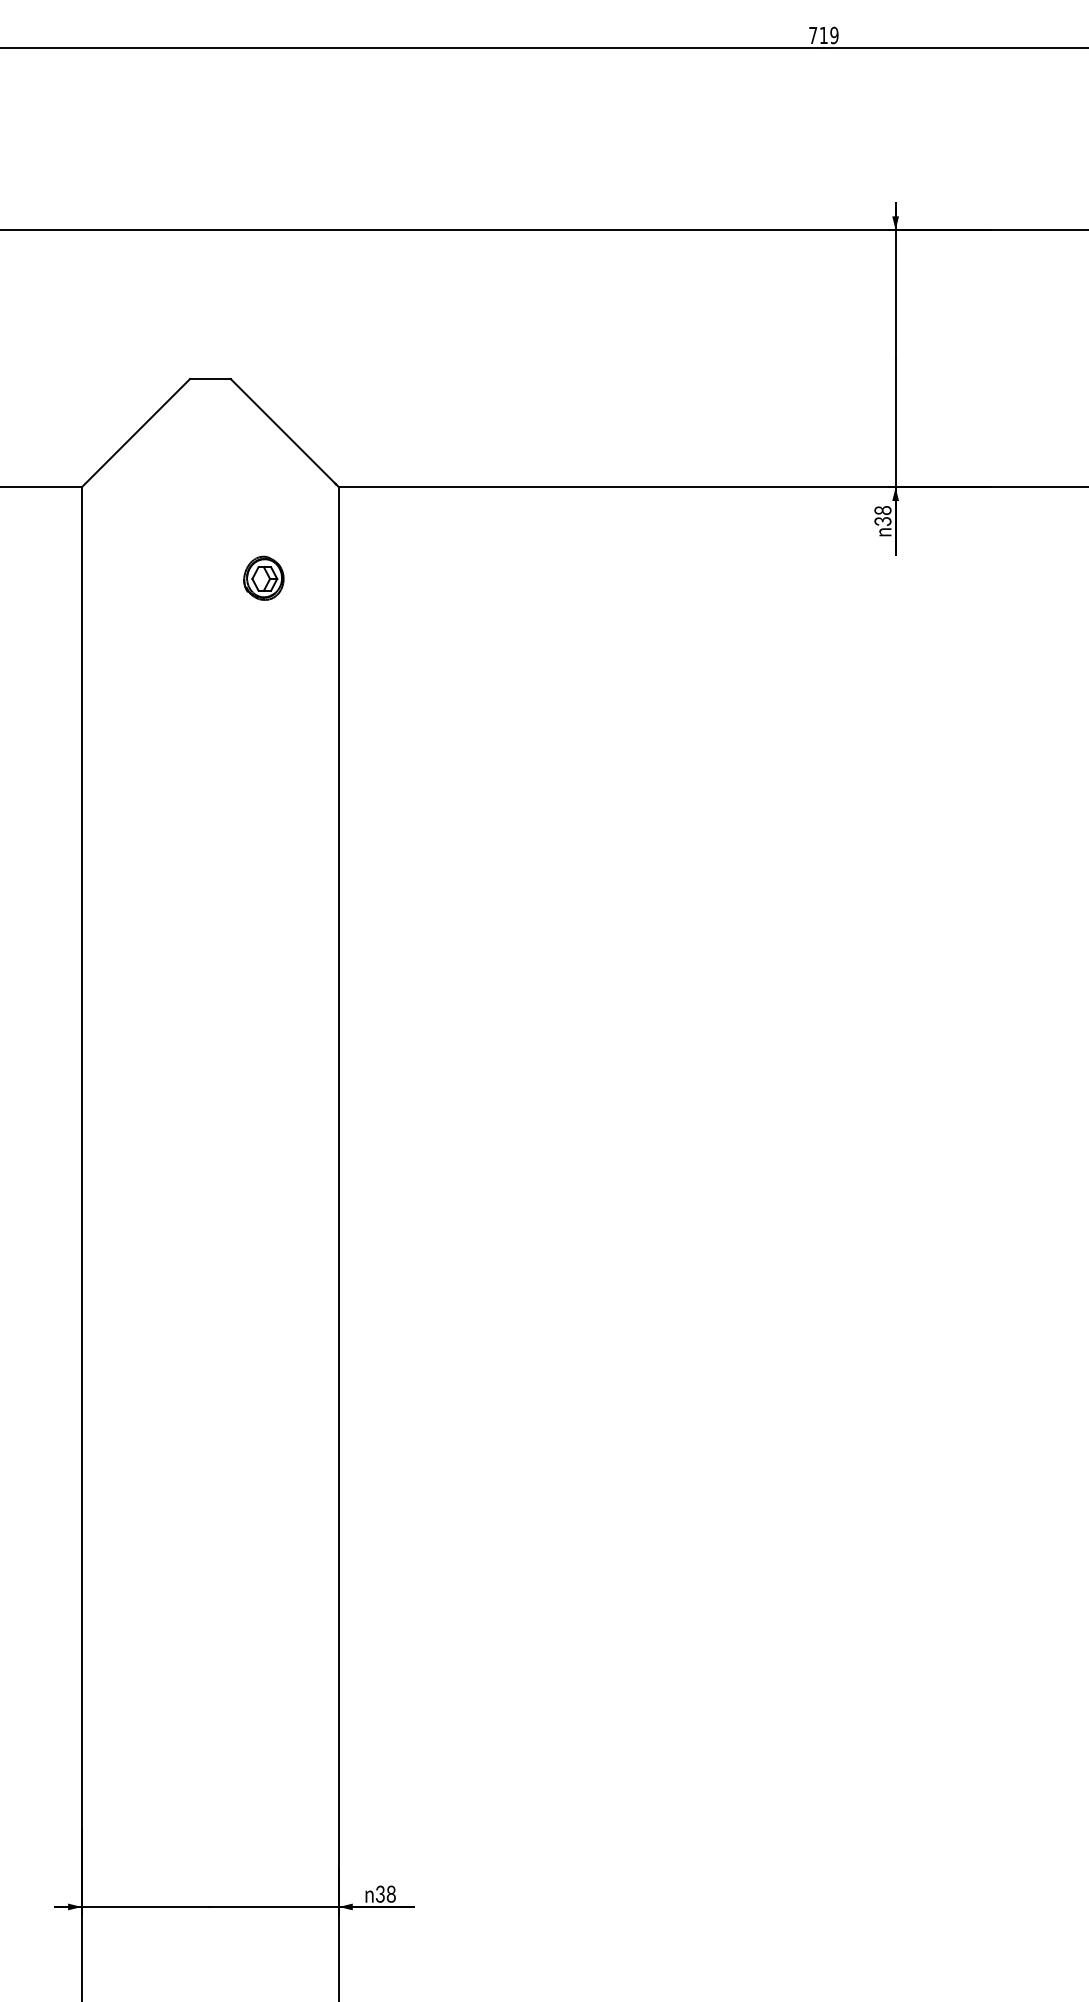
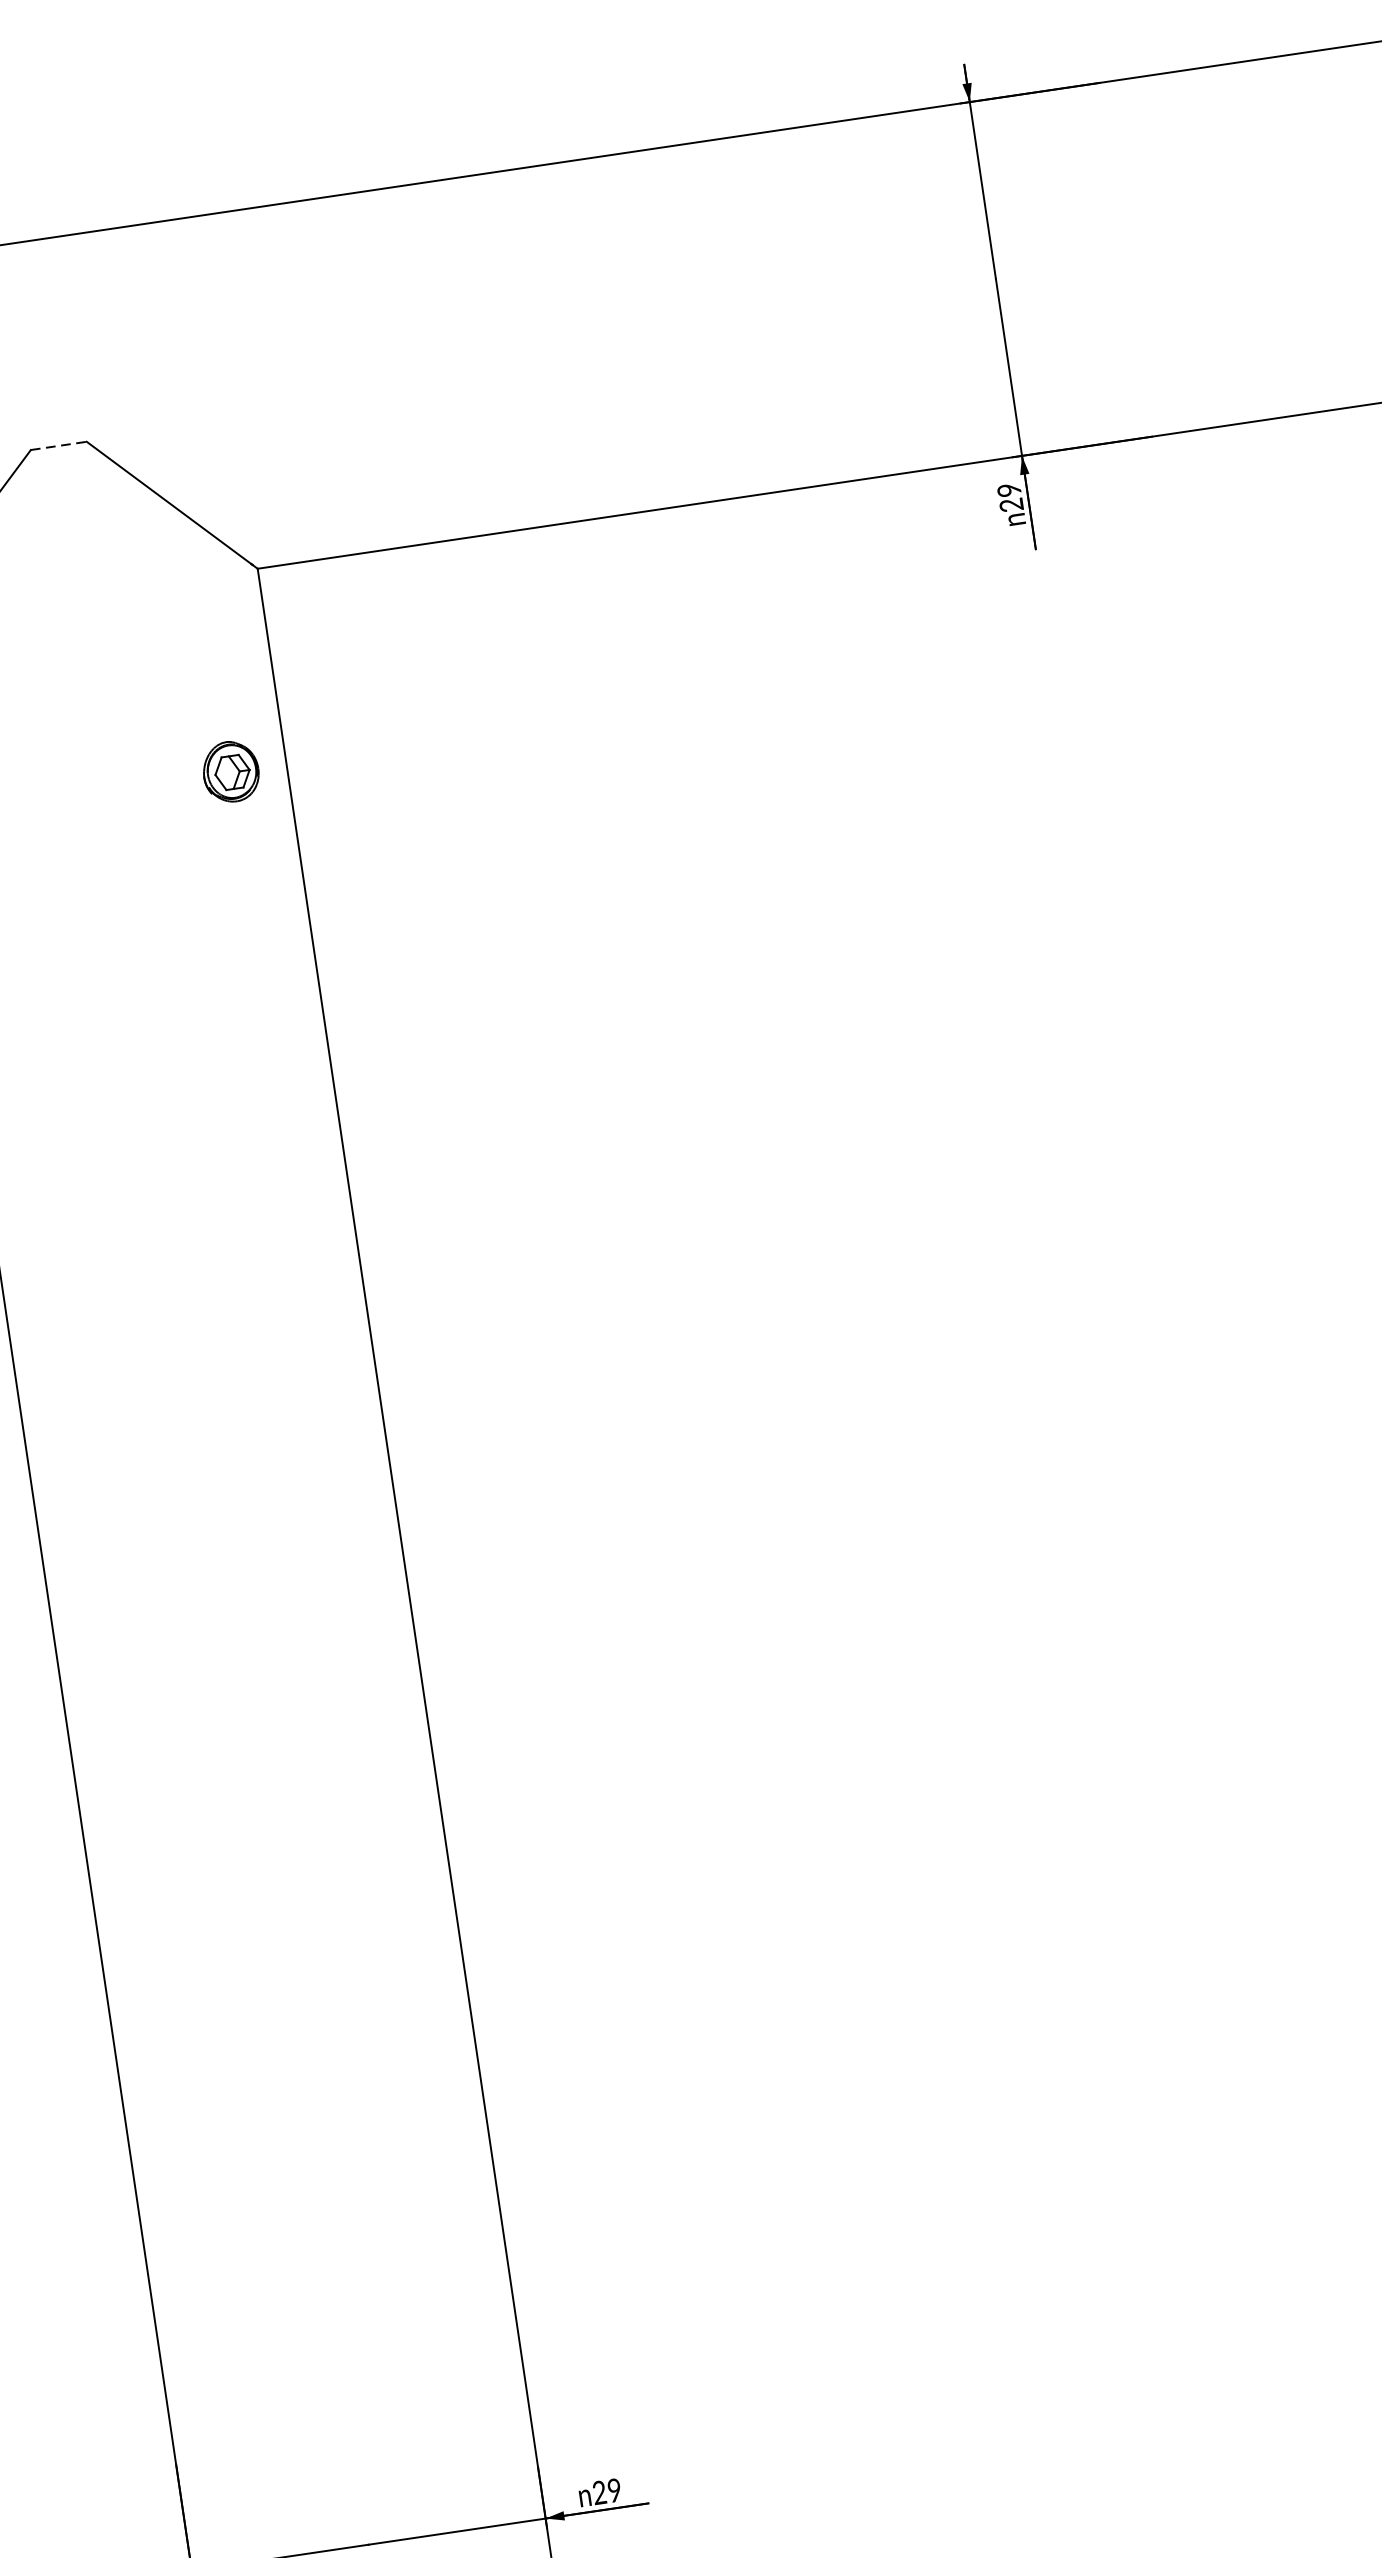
line: (210, 379) -> (59, 446), solid -> dashed
text: (883, 515) -> (1011, 496), 38 -> 29
part: (263, 577) -> (230, 770), moved
text: (385, 1894) -> (606, 2492), 38 -> 29

